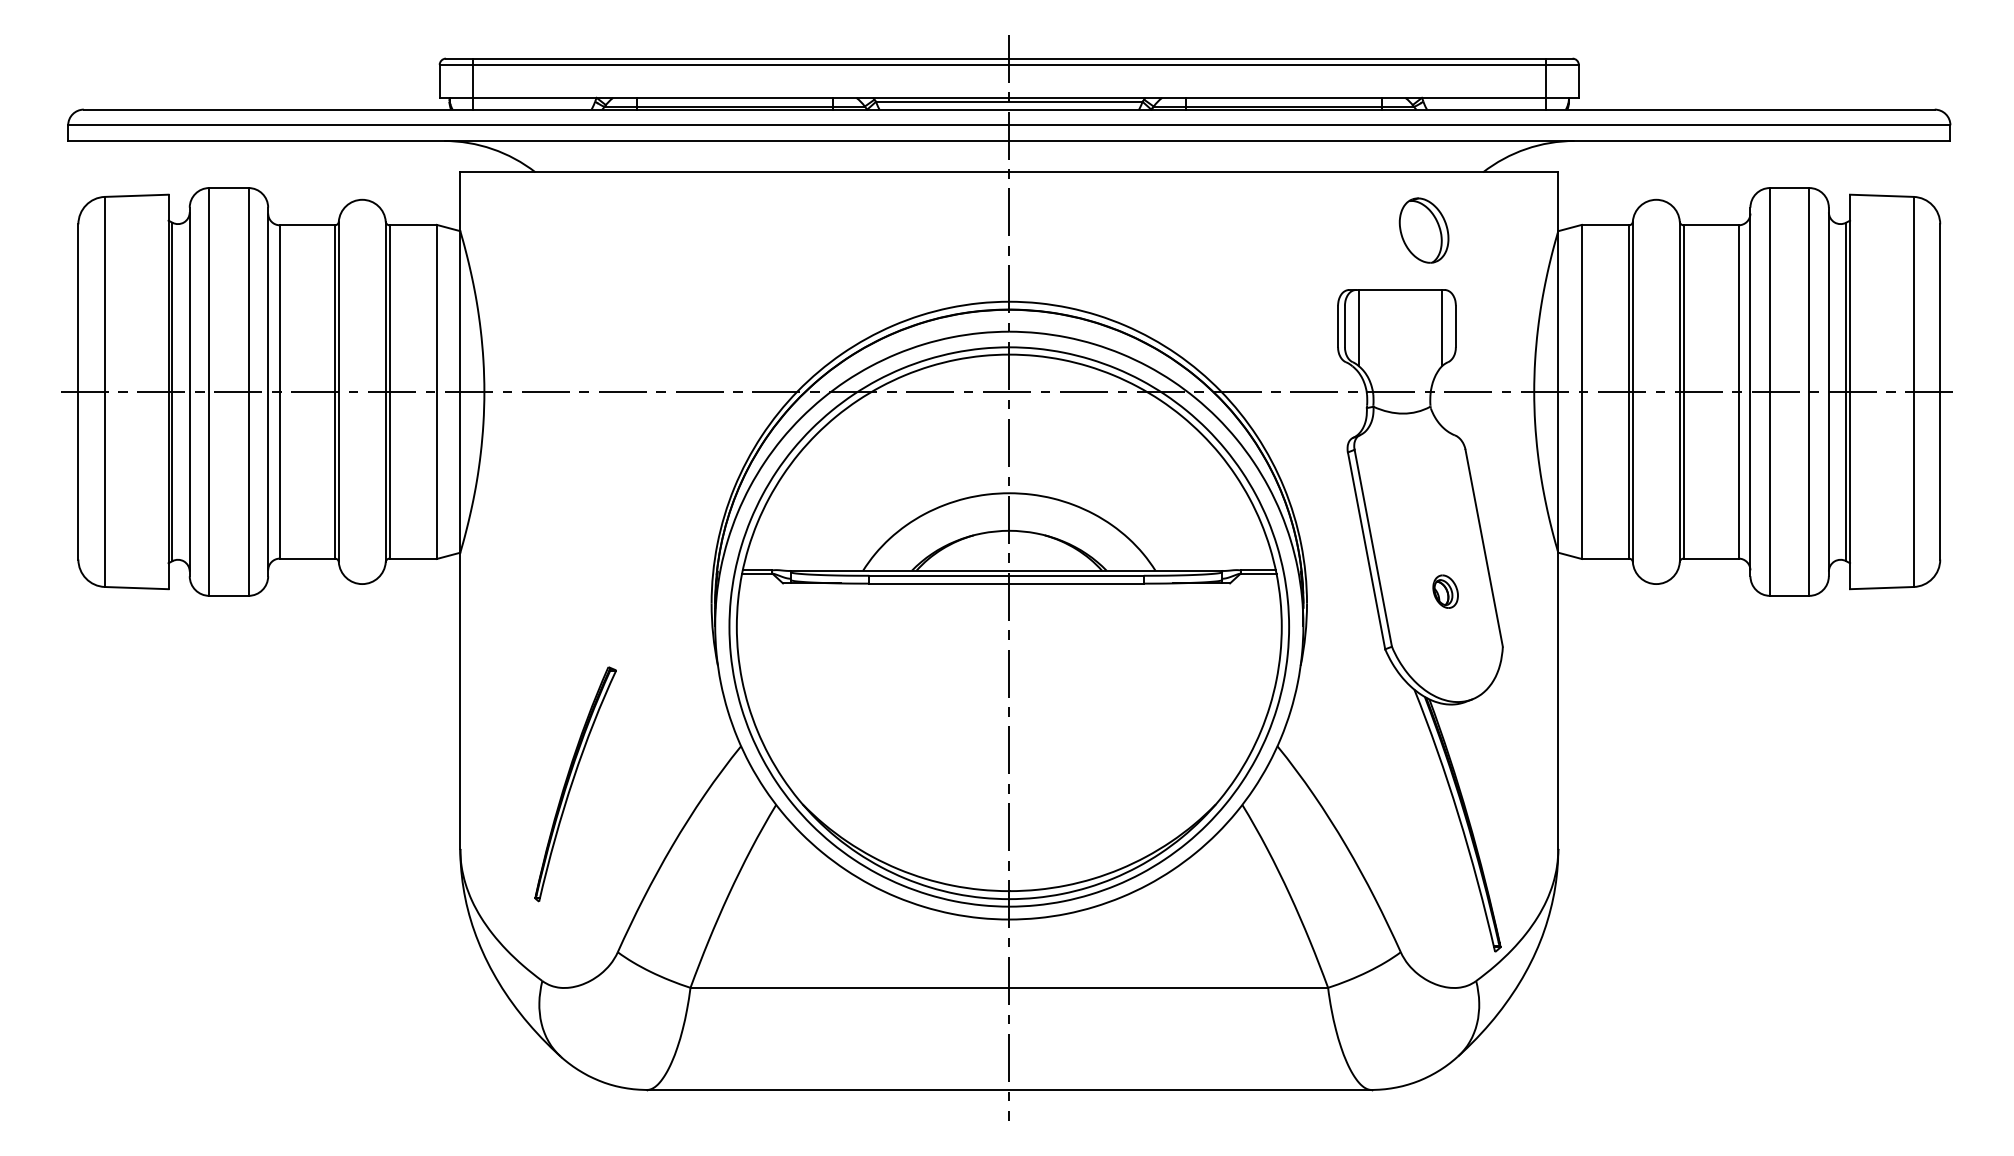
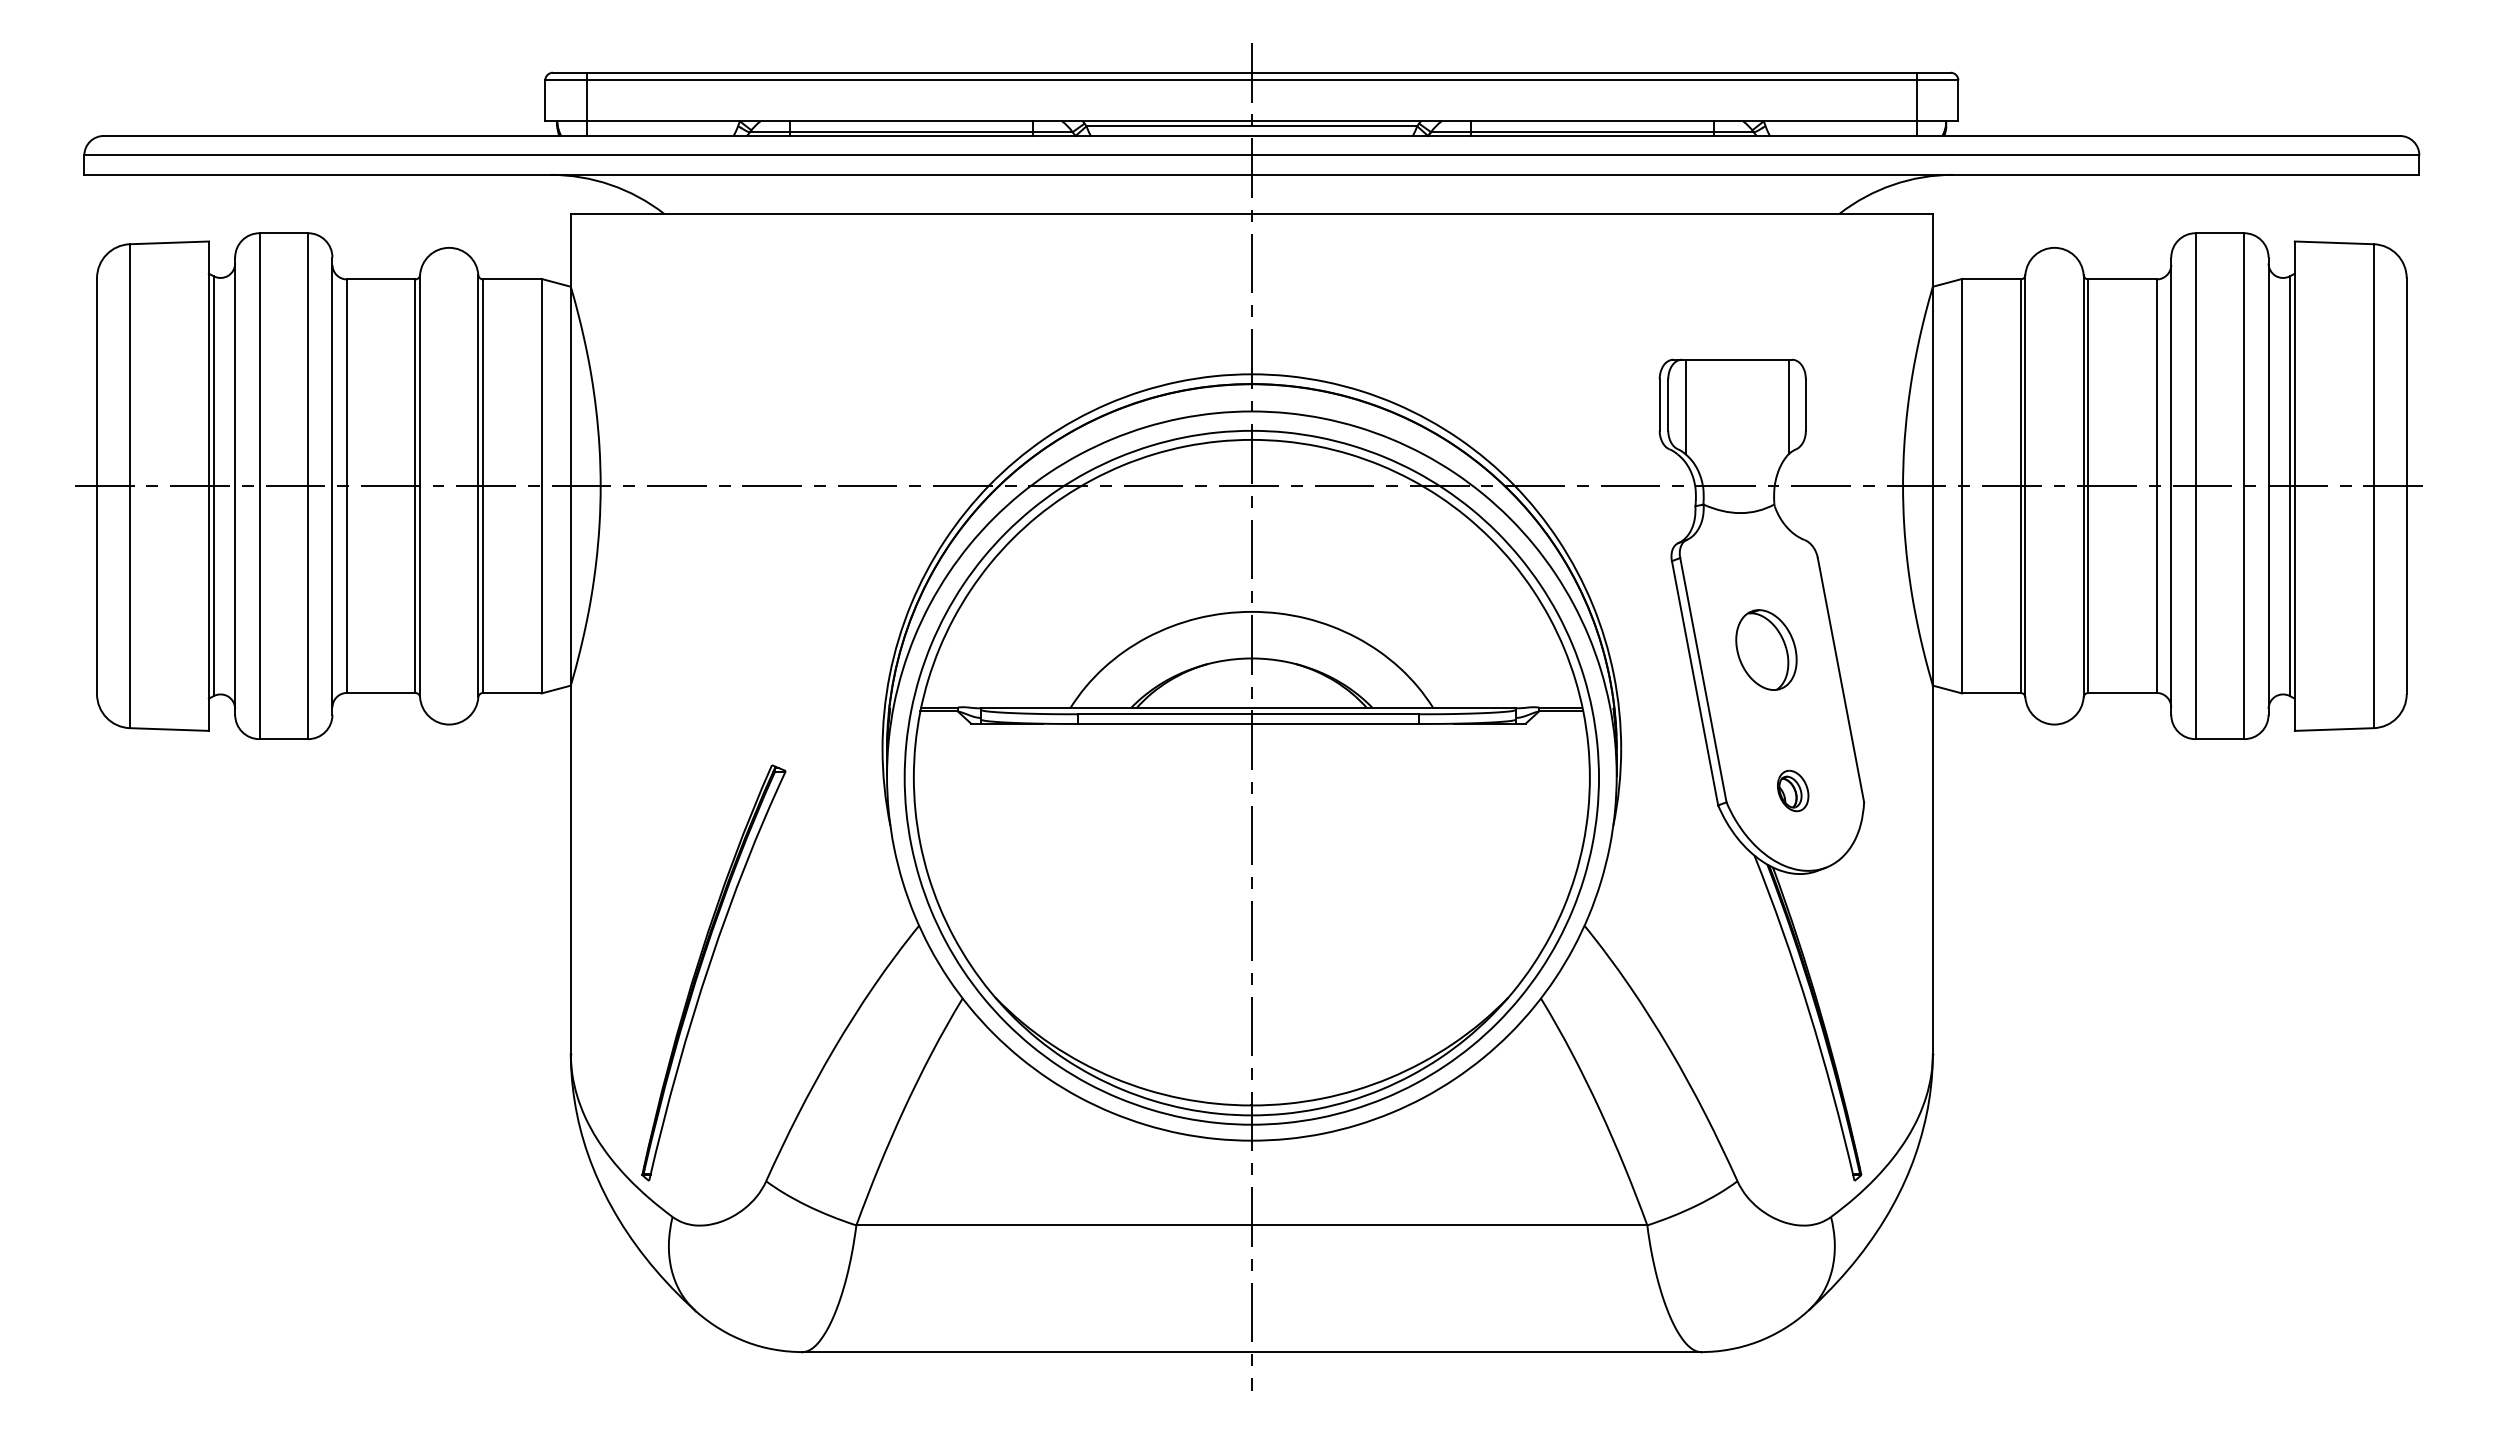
part: (1424, 230) -> (1766, 649), moved
part: (1445, 591) -> (1793, 790), moved
part: (575, 783) -> (713, 972), size x1.43

